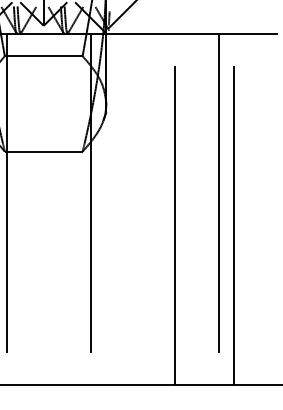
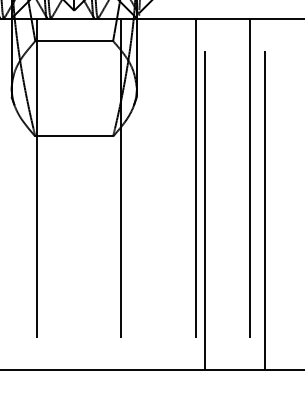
line: (166, 209) -> (196, 194), added

